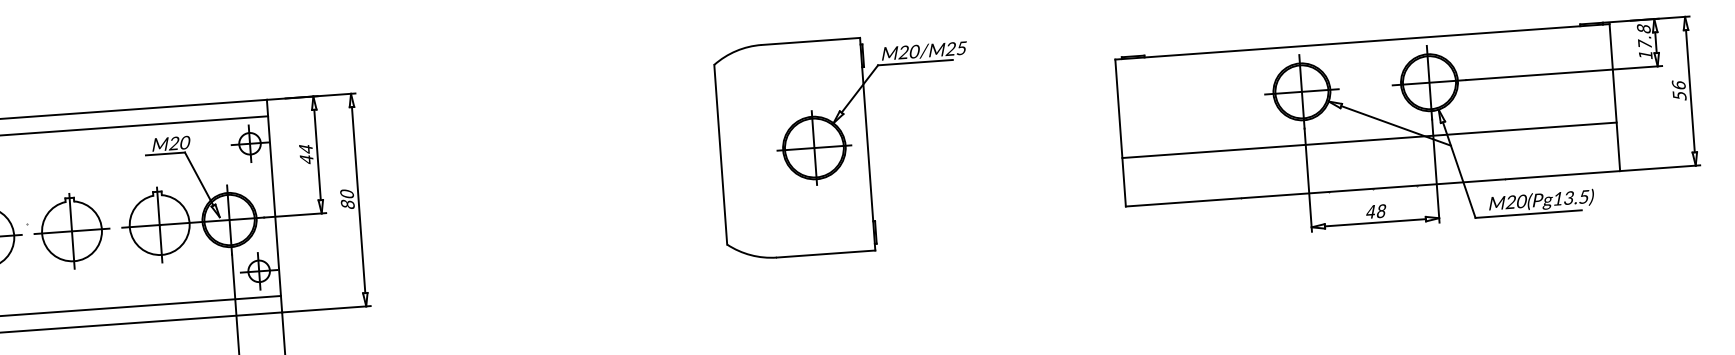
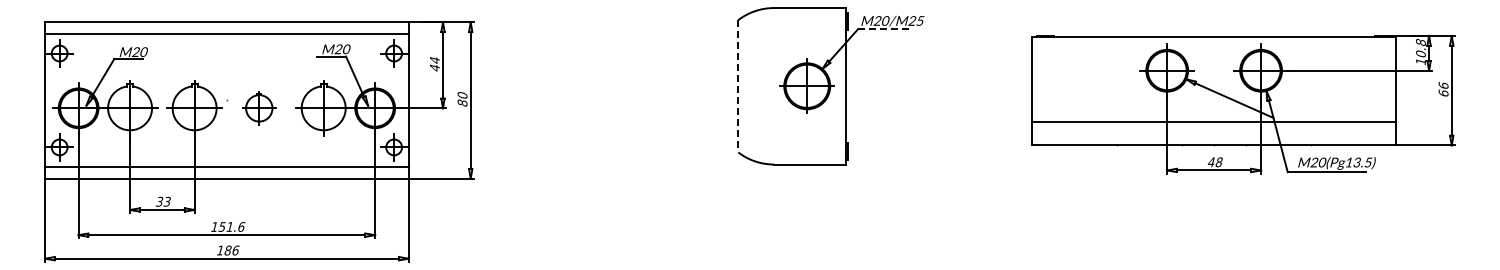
text: (1644, 43) -> (1420, 53), 17.8 -> 10.8
line: (915, 63) -> (885, 29), solid -> dashed
text: (1679, 95) -> (1443, 93), 56 -> 66
line: (1369, 139) -> (1214, 121), moved
line: (721, 155) -> (738, 86), solid -> dashed
part: (72, 231) -> (259, 108), size x0.6

